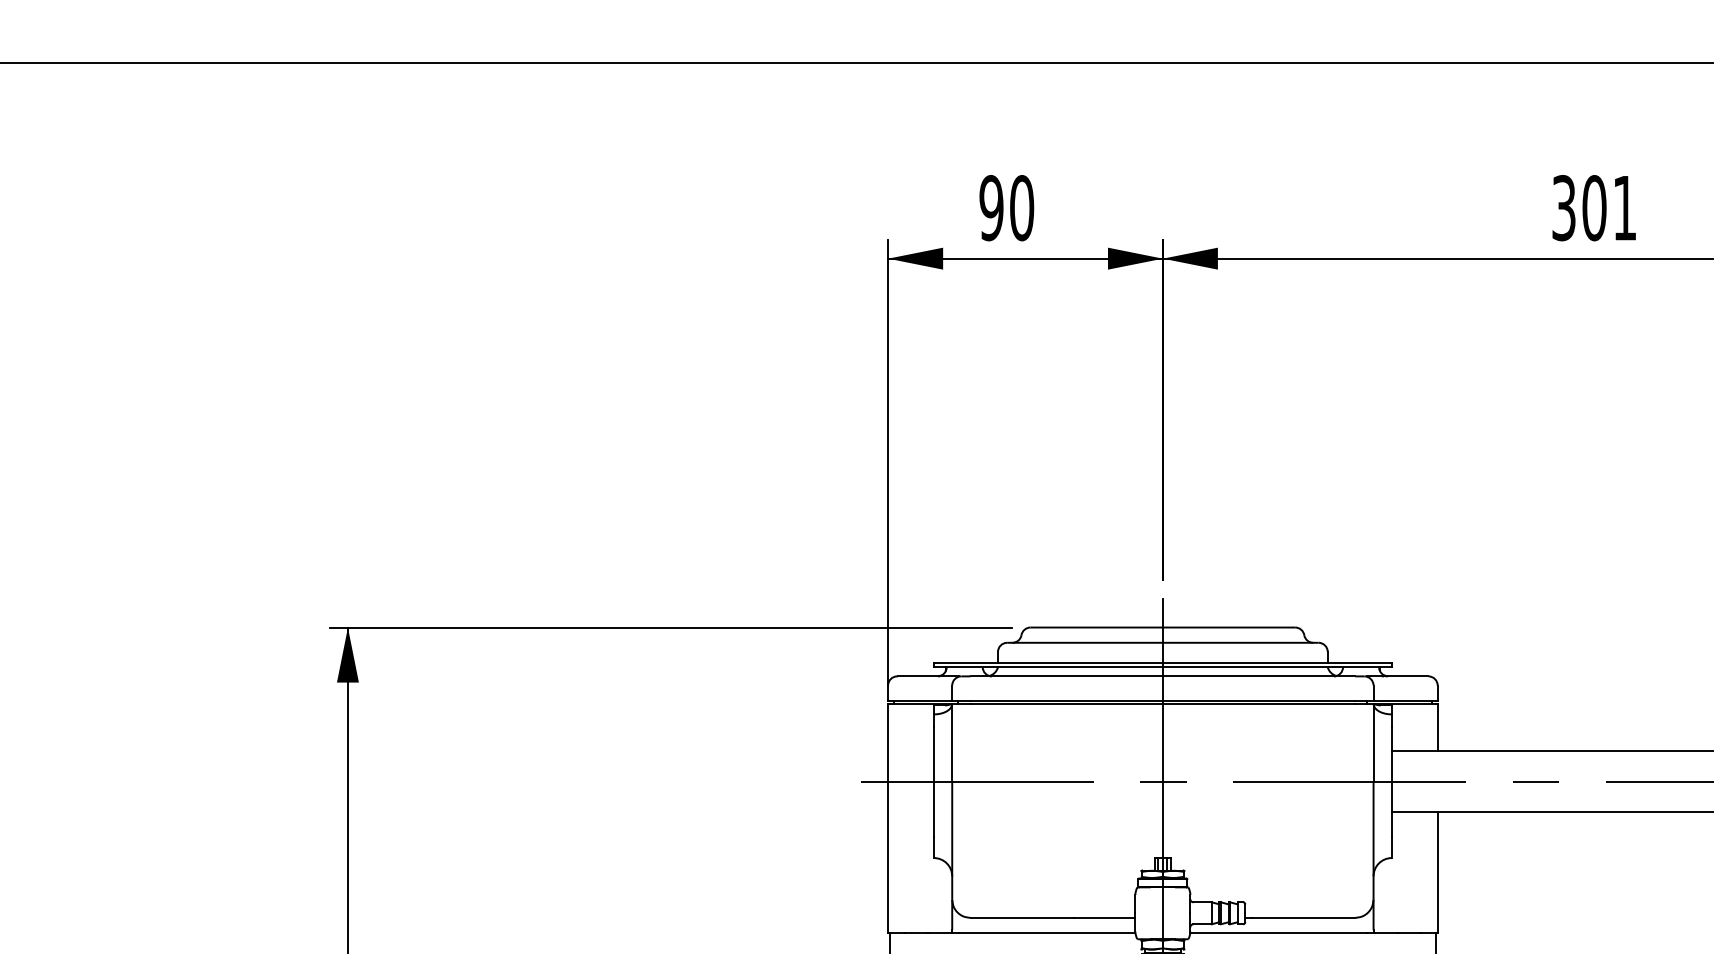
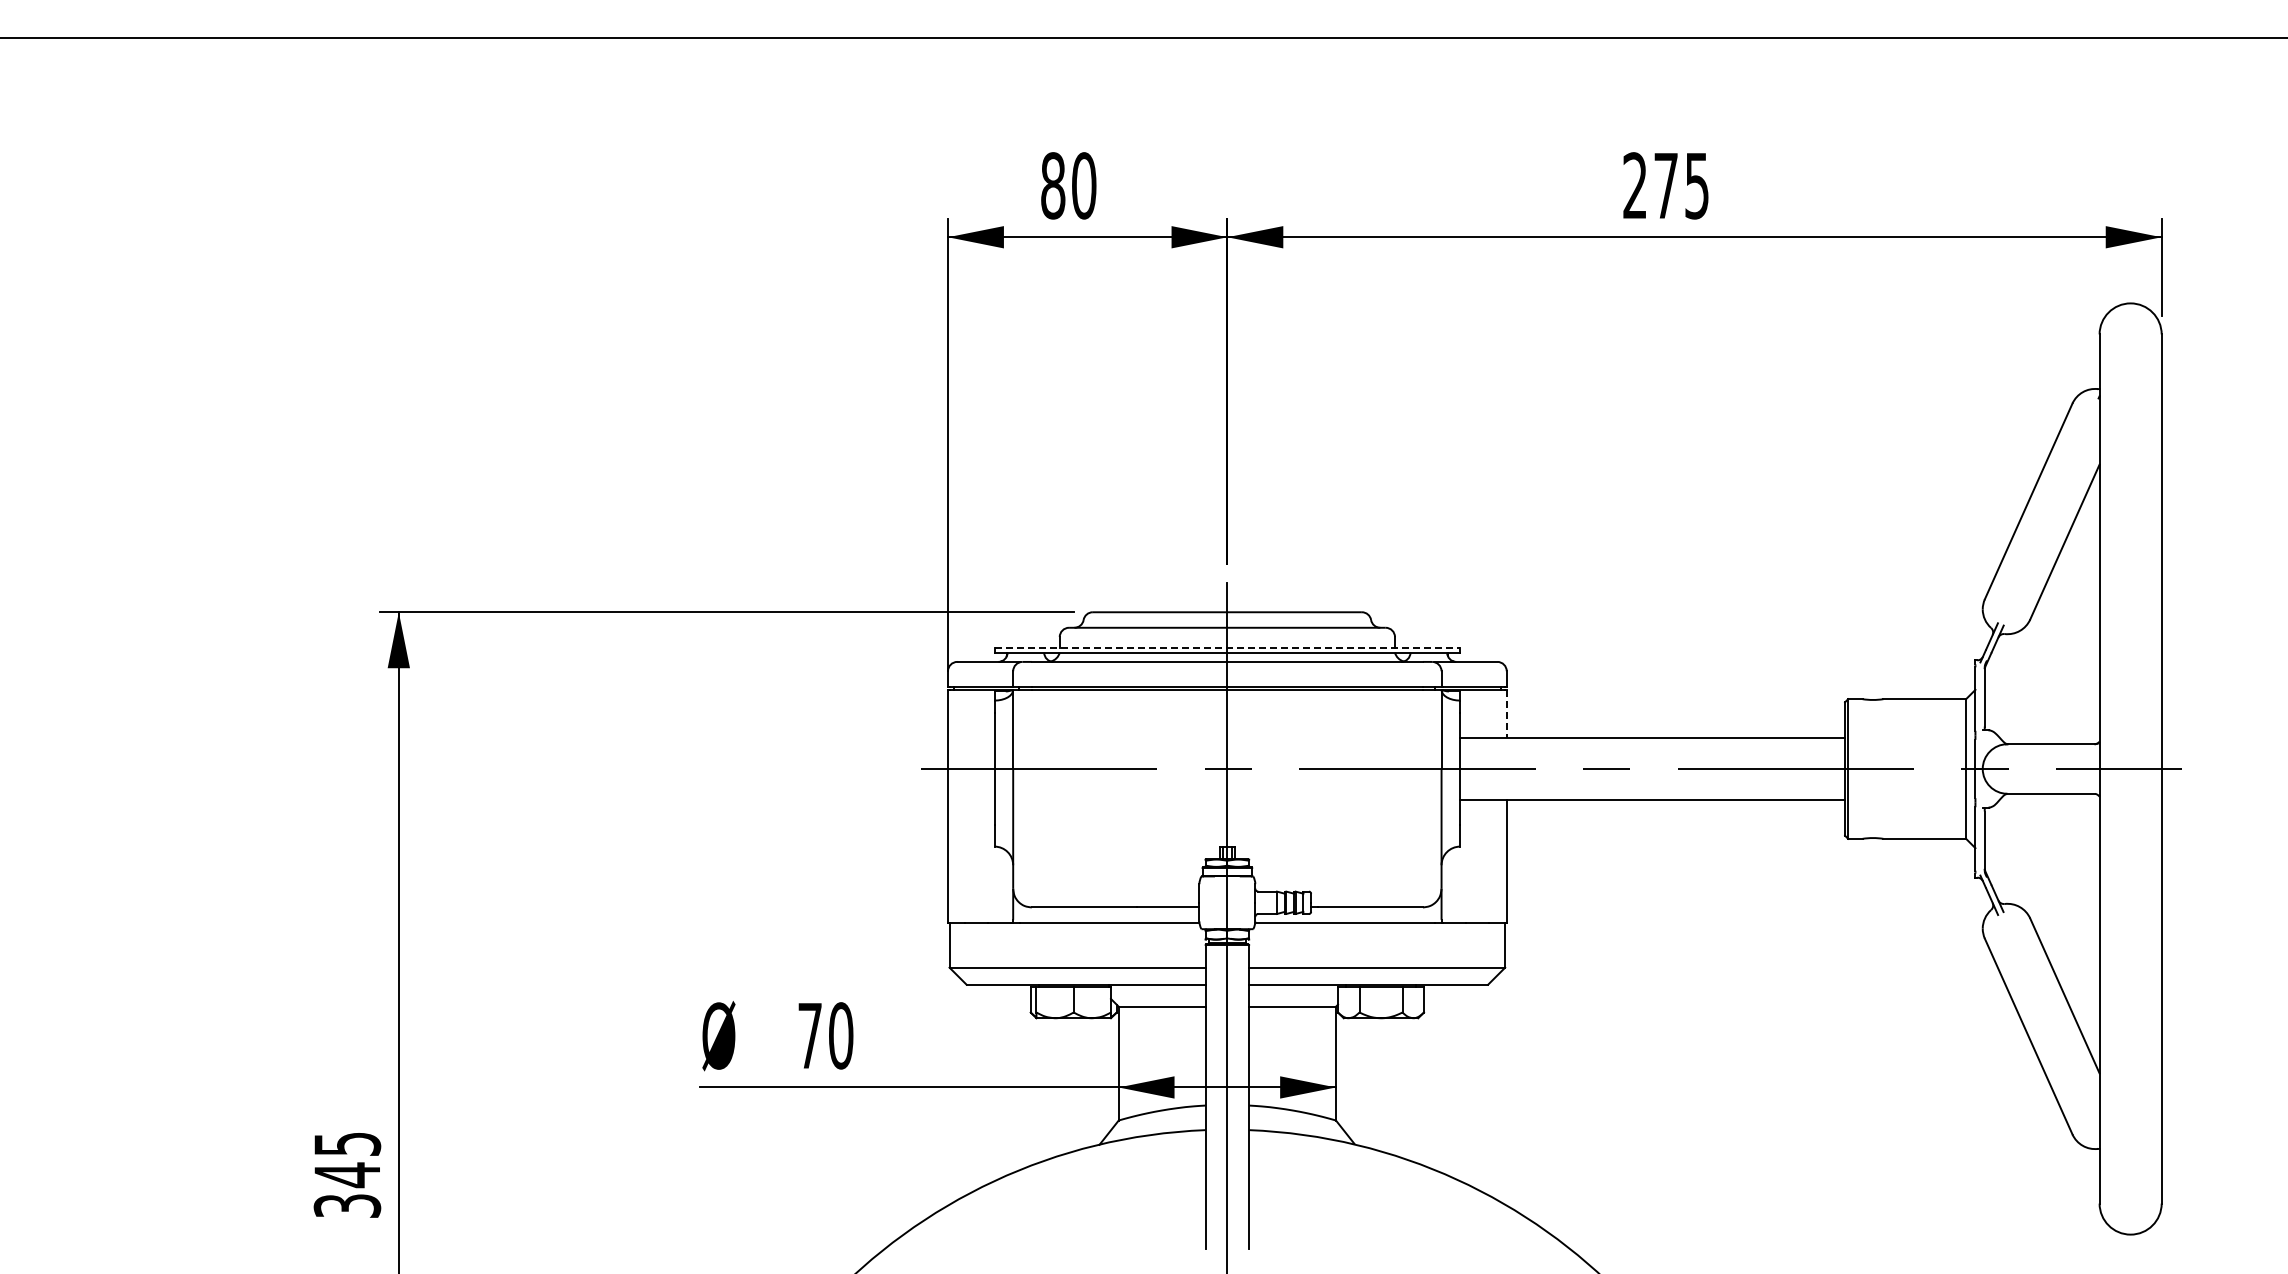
text: (991, 207) -> (1053, 185), 90 -> 80
text: (1593, 207) -> (1665, 185), 301 -> 275
line: (1163, 662) -> (1227, 647), solid -> dashed
line: (1437, 728) -> (1506, 714), solid -> dashed

